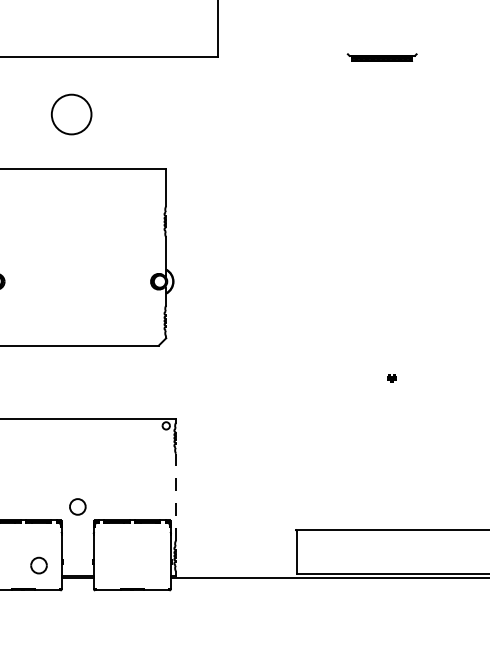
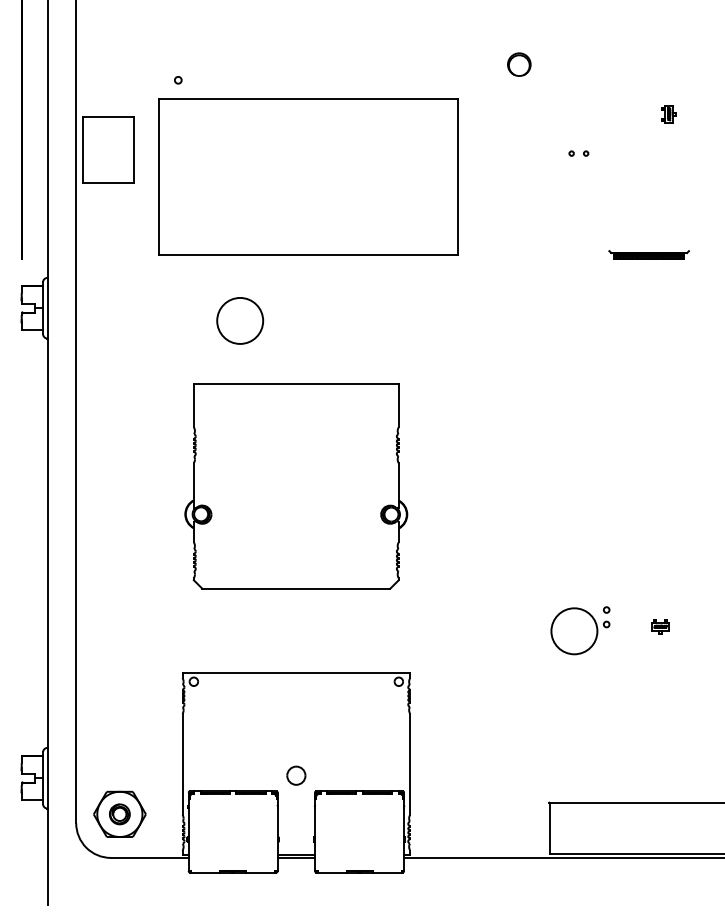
circle: (71, 114) -> (240, 320), moved
part: (392, 378) -> (660, 626), size x1.67
part: (322, 381) -> (580, 630), added
line: (176, 496) -> (410, 763), dashed -> solid
part: (39, 565) -> (251, 843), removed

